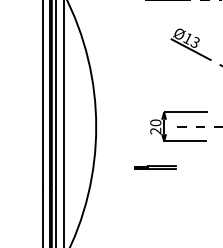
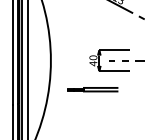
text: (155, 130) -> (93, 63), 20 -> 40
part: (155, 167) -> (93, 89), size x1.67

